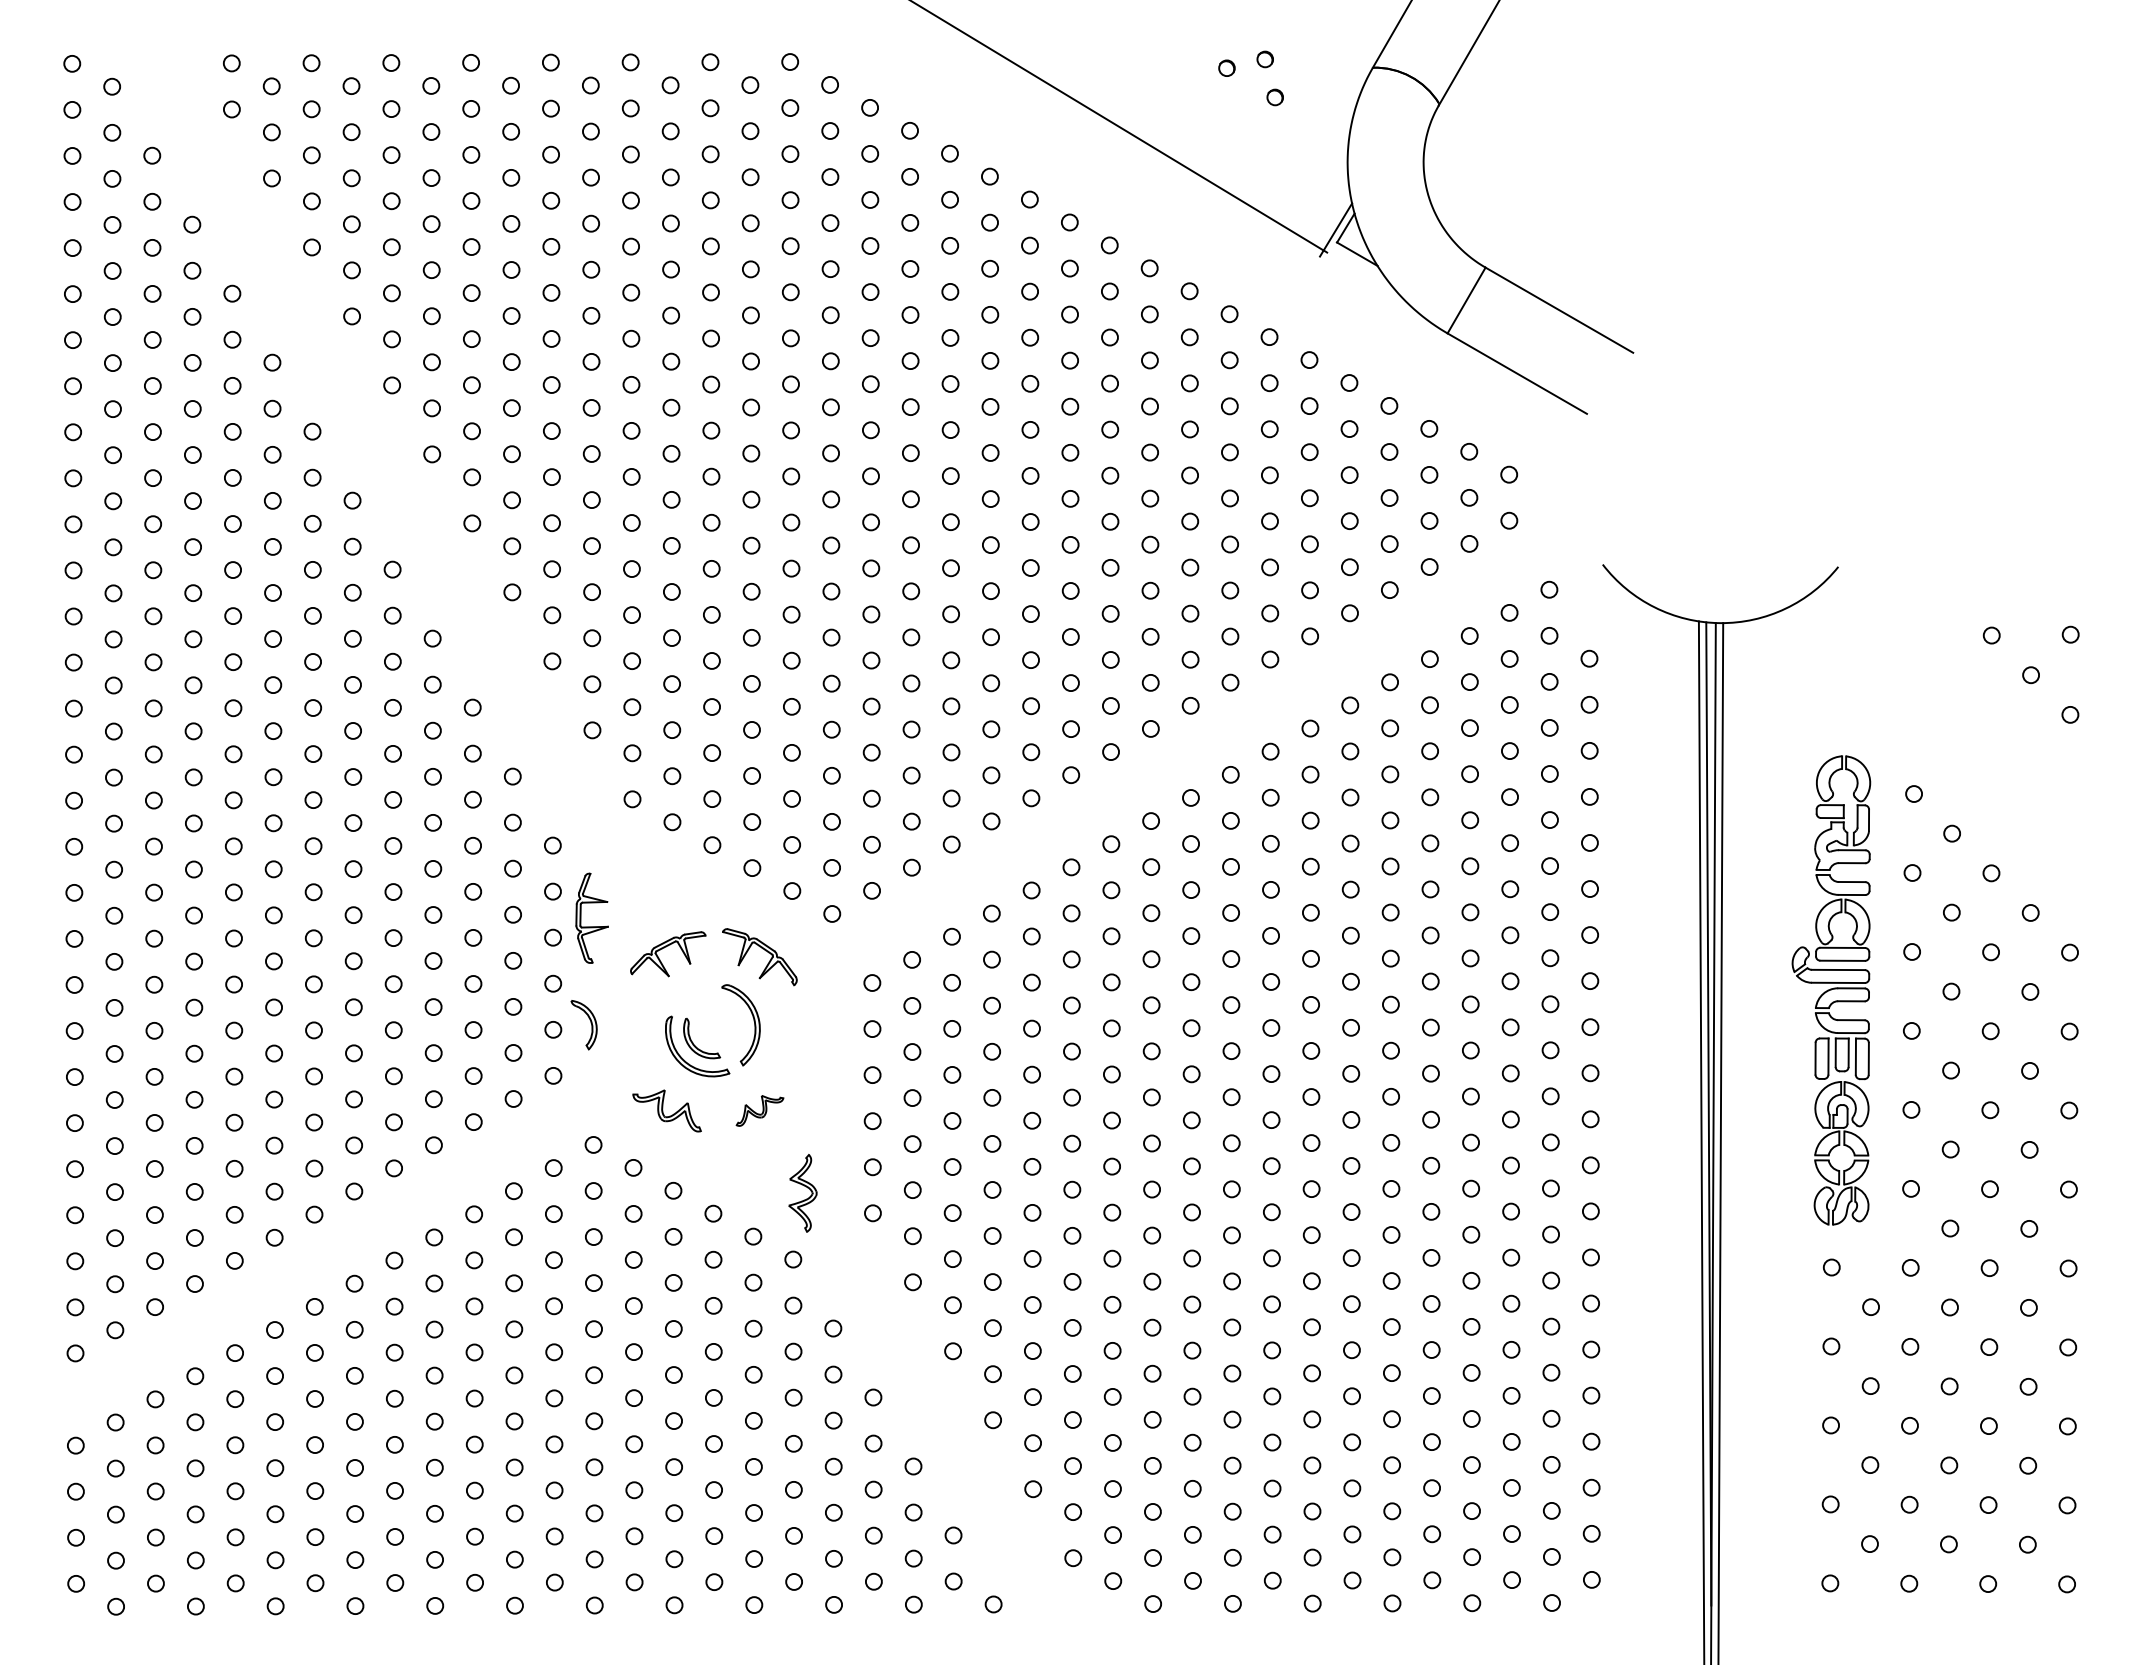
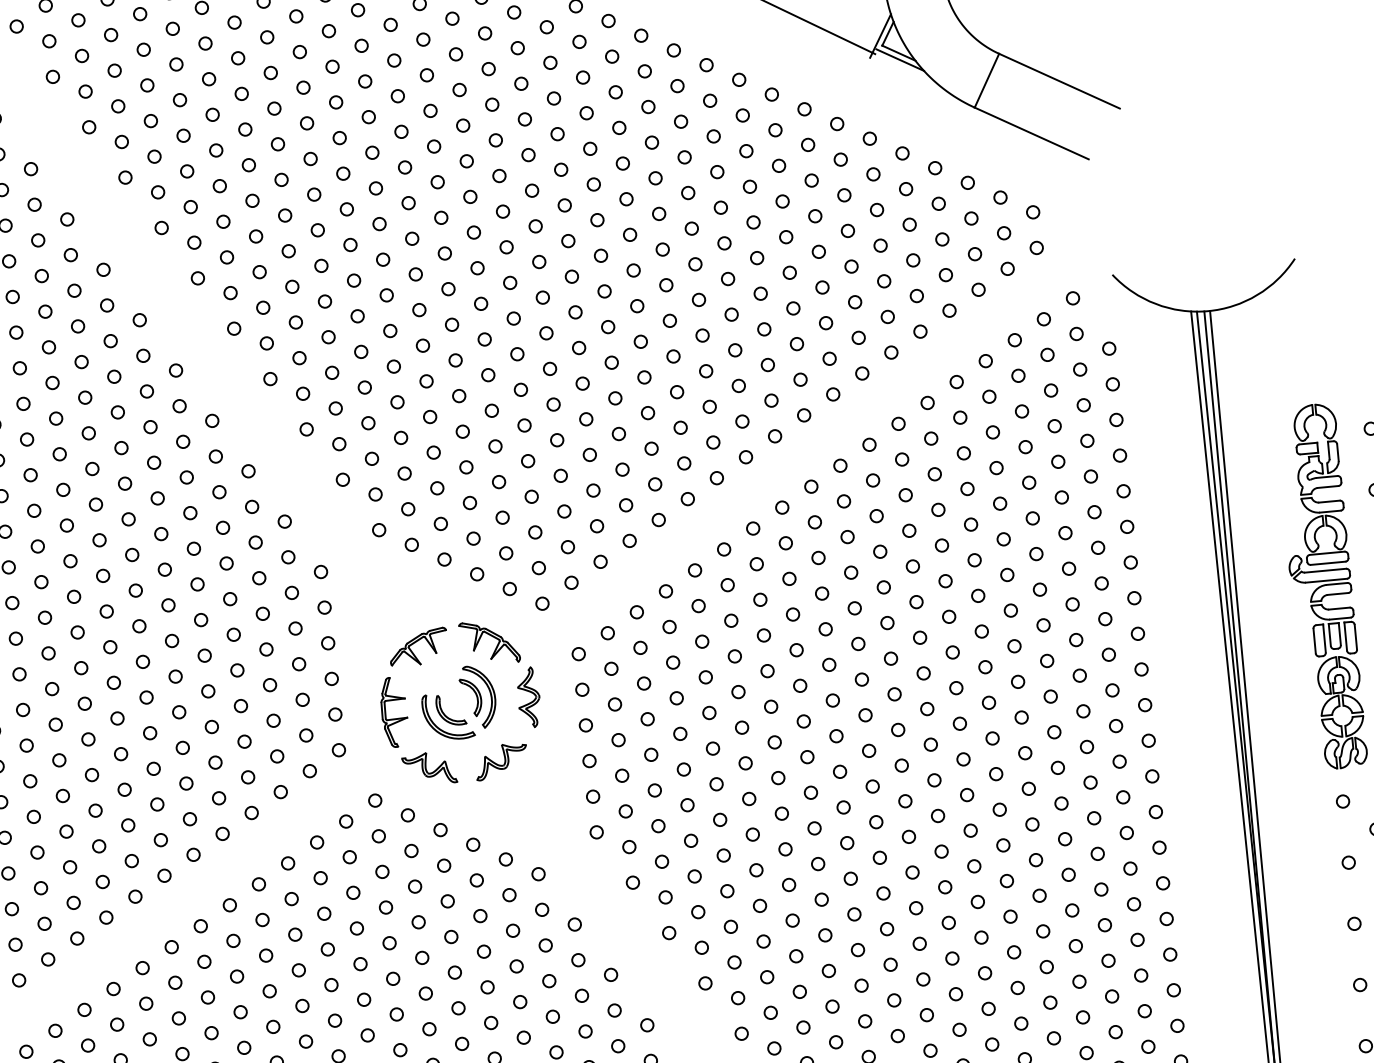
line: (1358, 263) -> (900, 60), added
part: (591, 926) -> (394, 718), moved
part: (590, 1023) -> (475, 695), moved
part: (759, 1110) -> (501, 761), size x1.43
part: (804, 1199) -> (530, 702), moved

